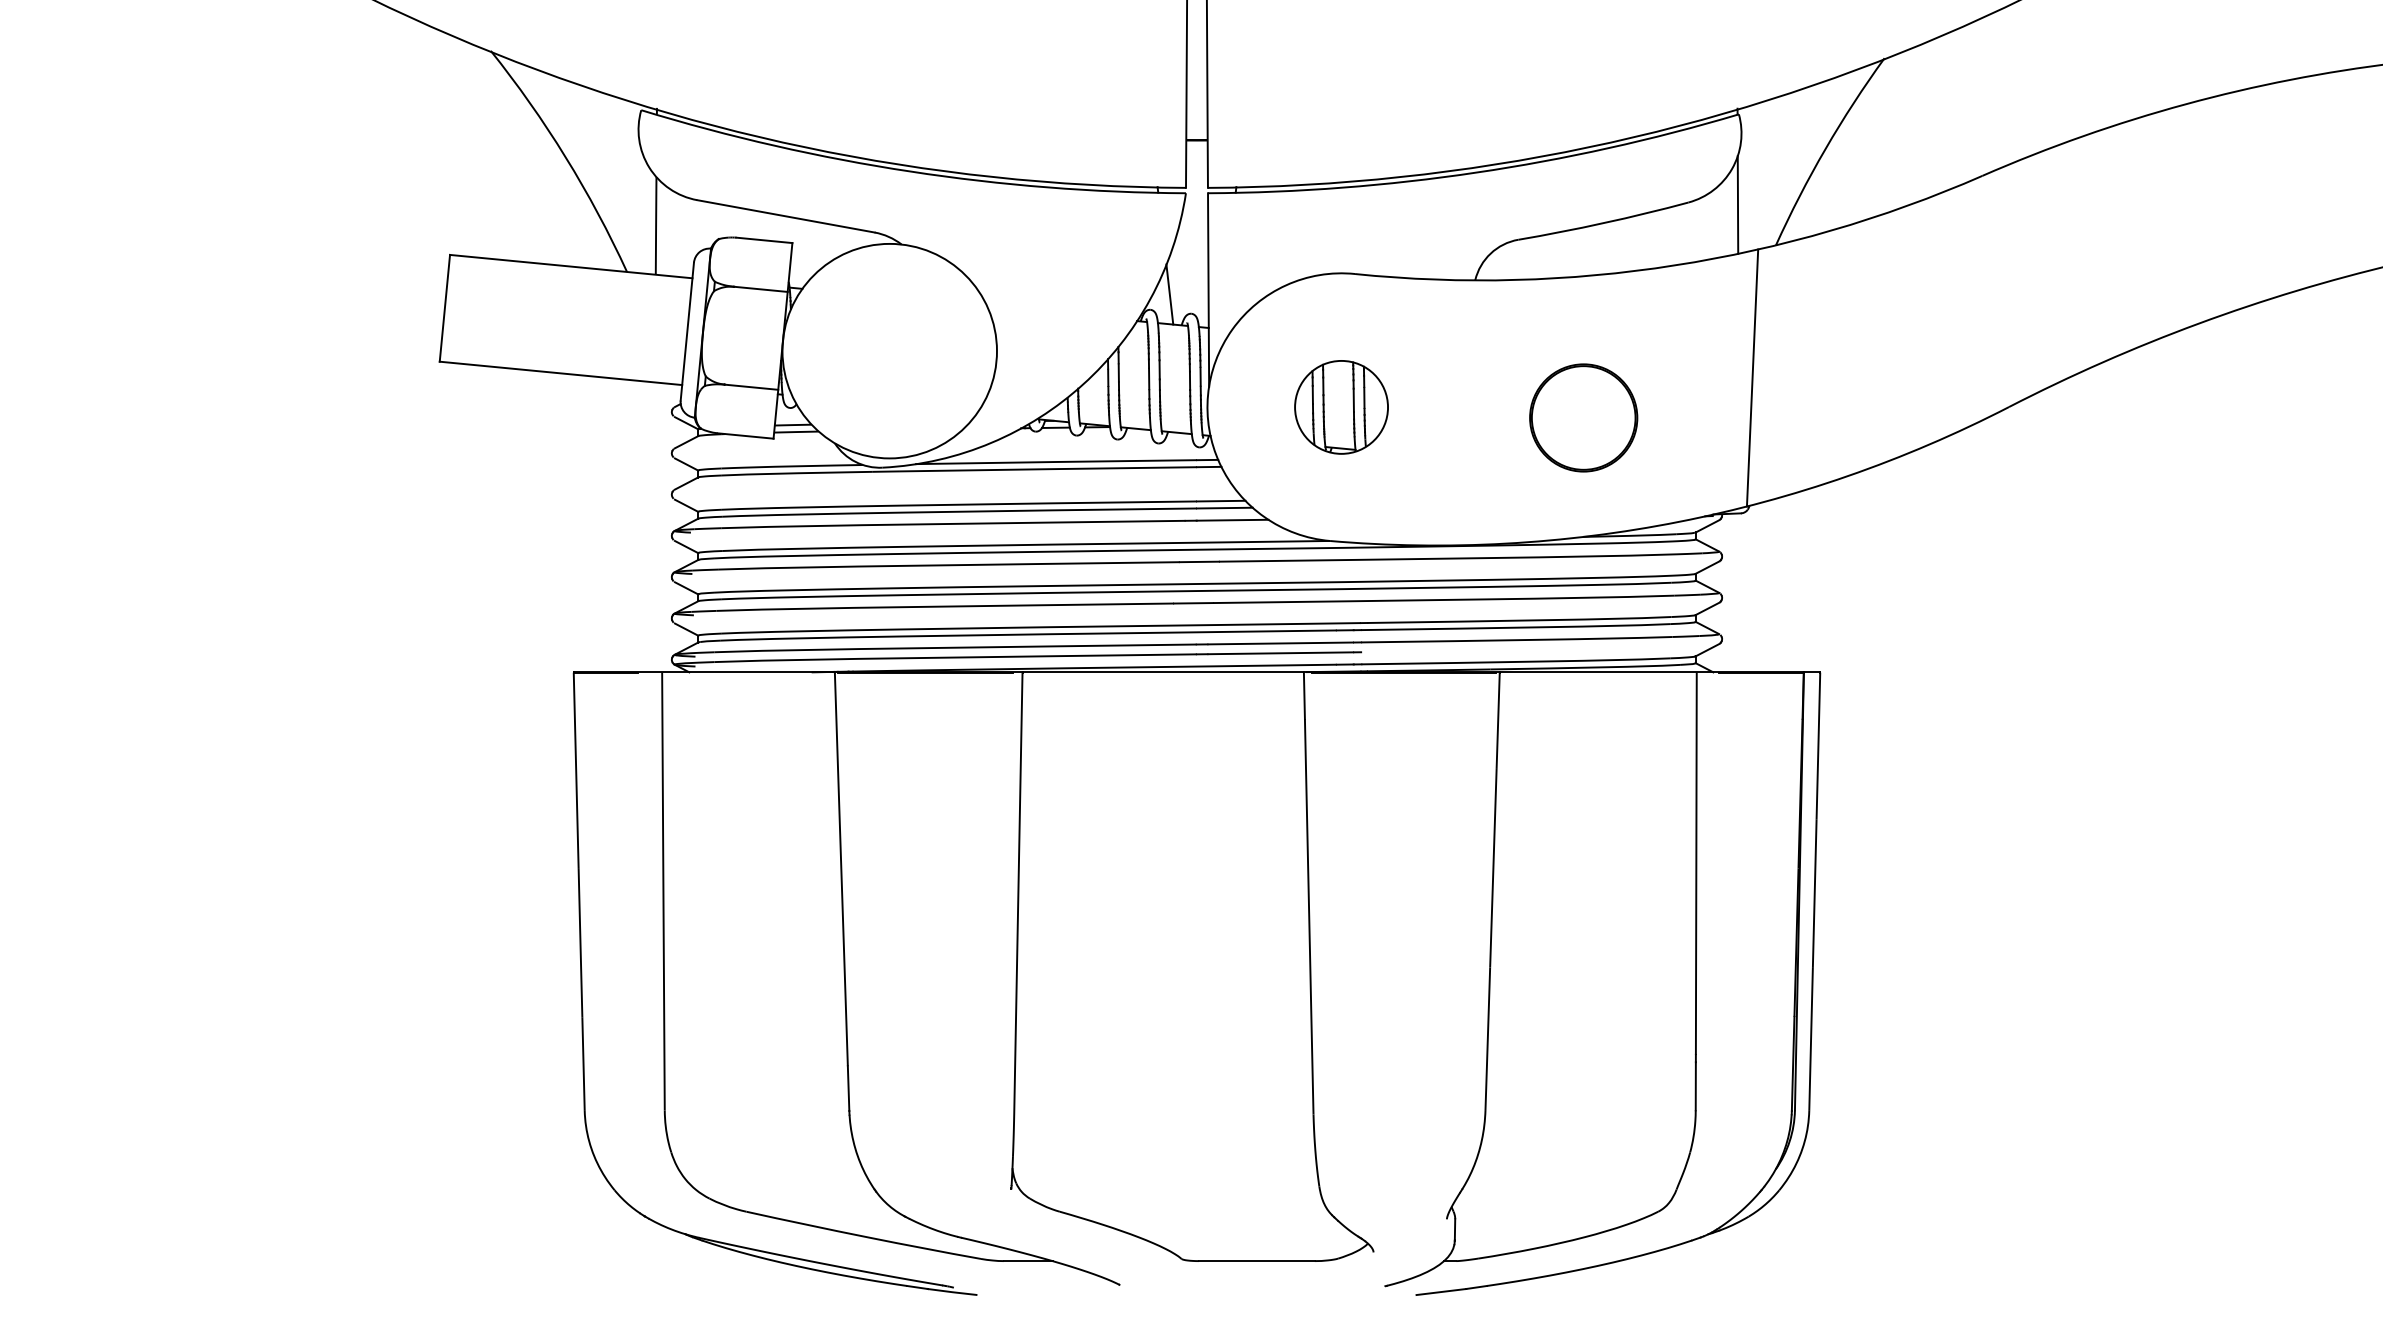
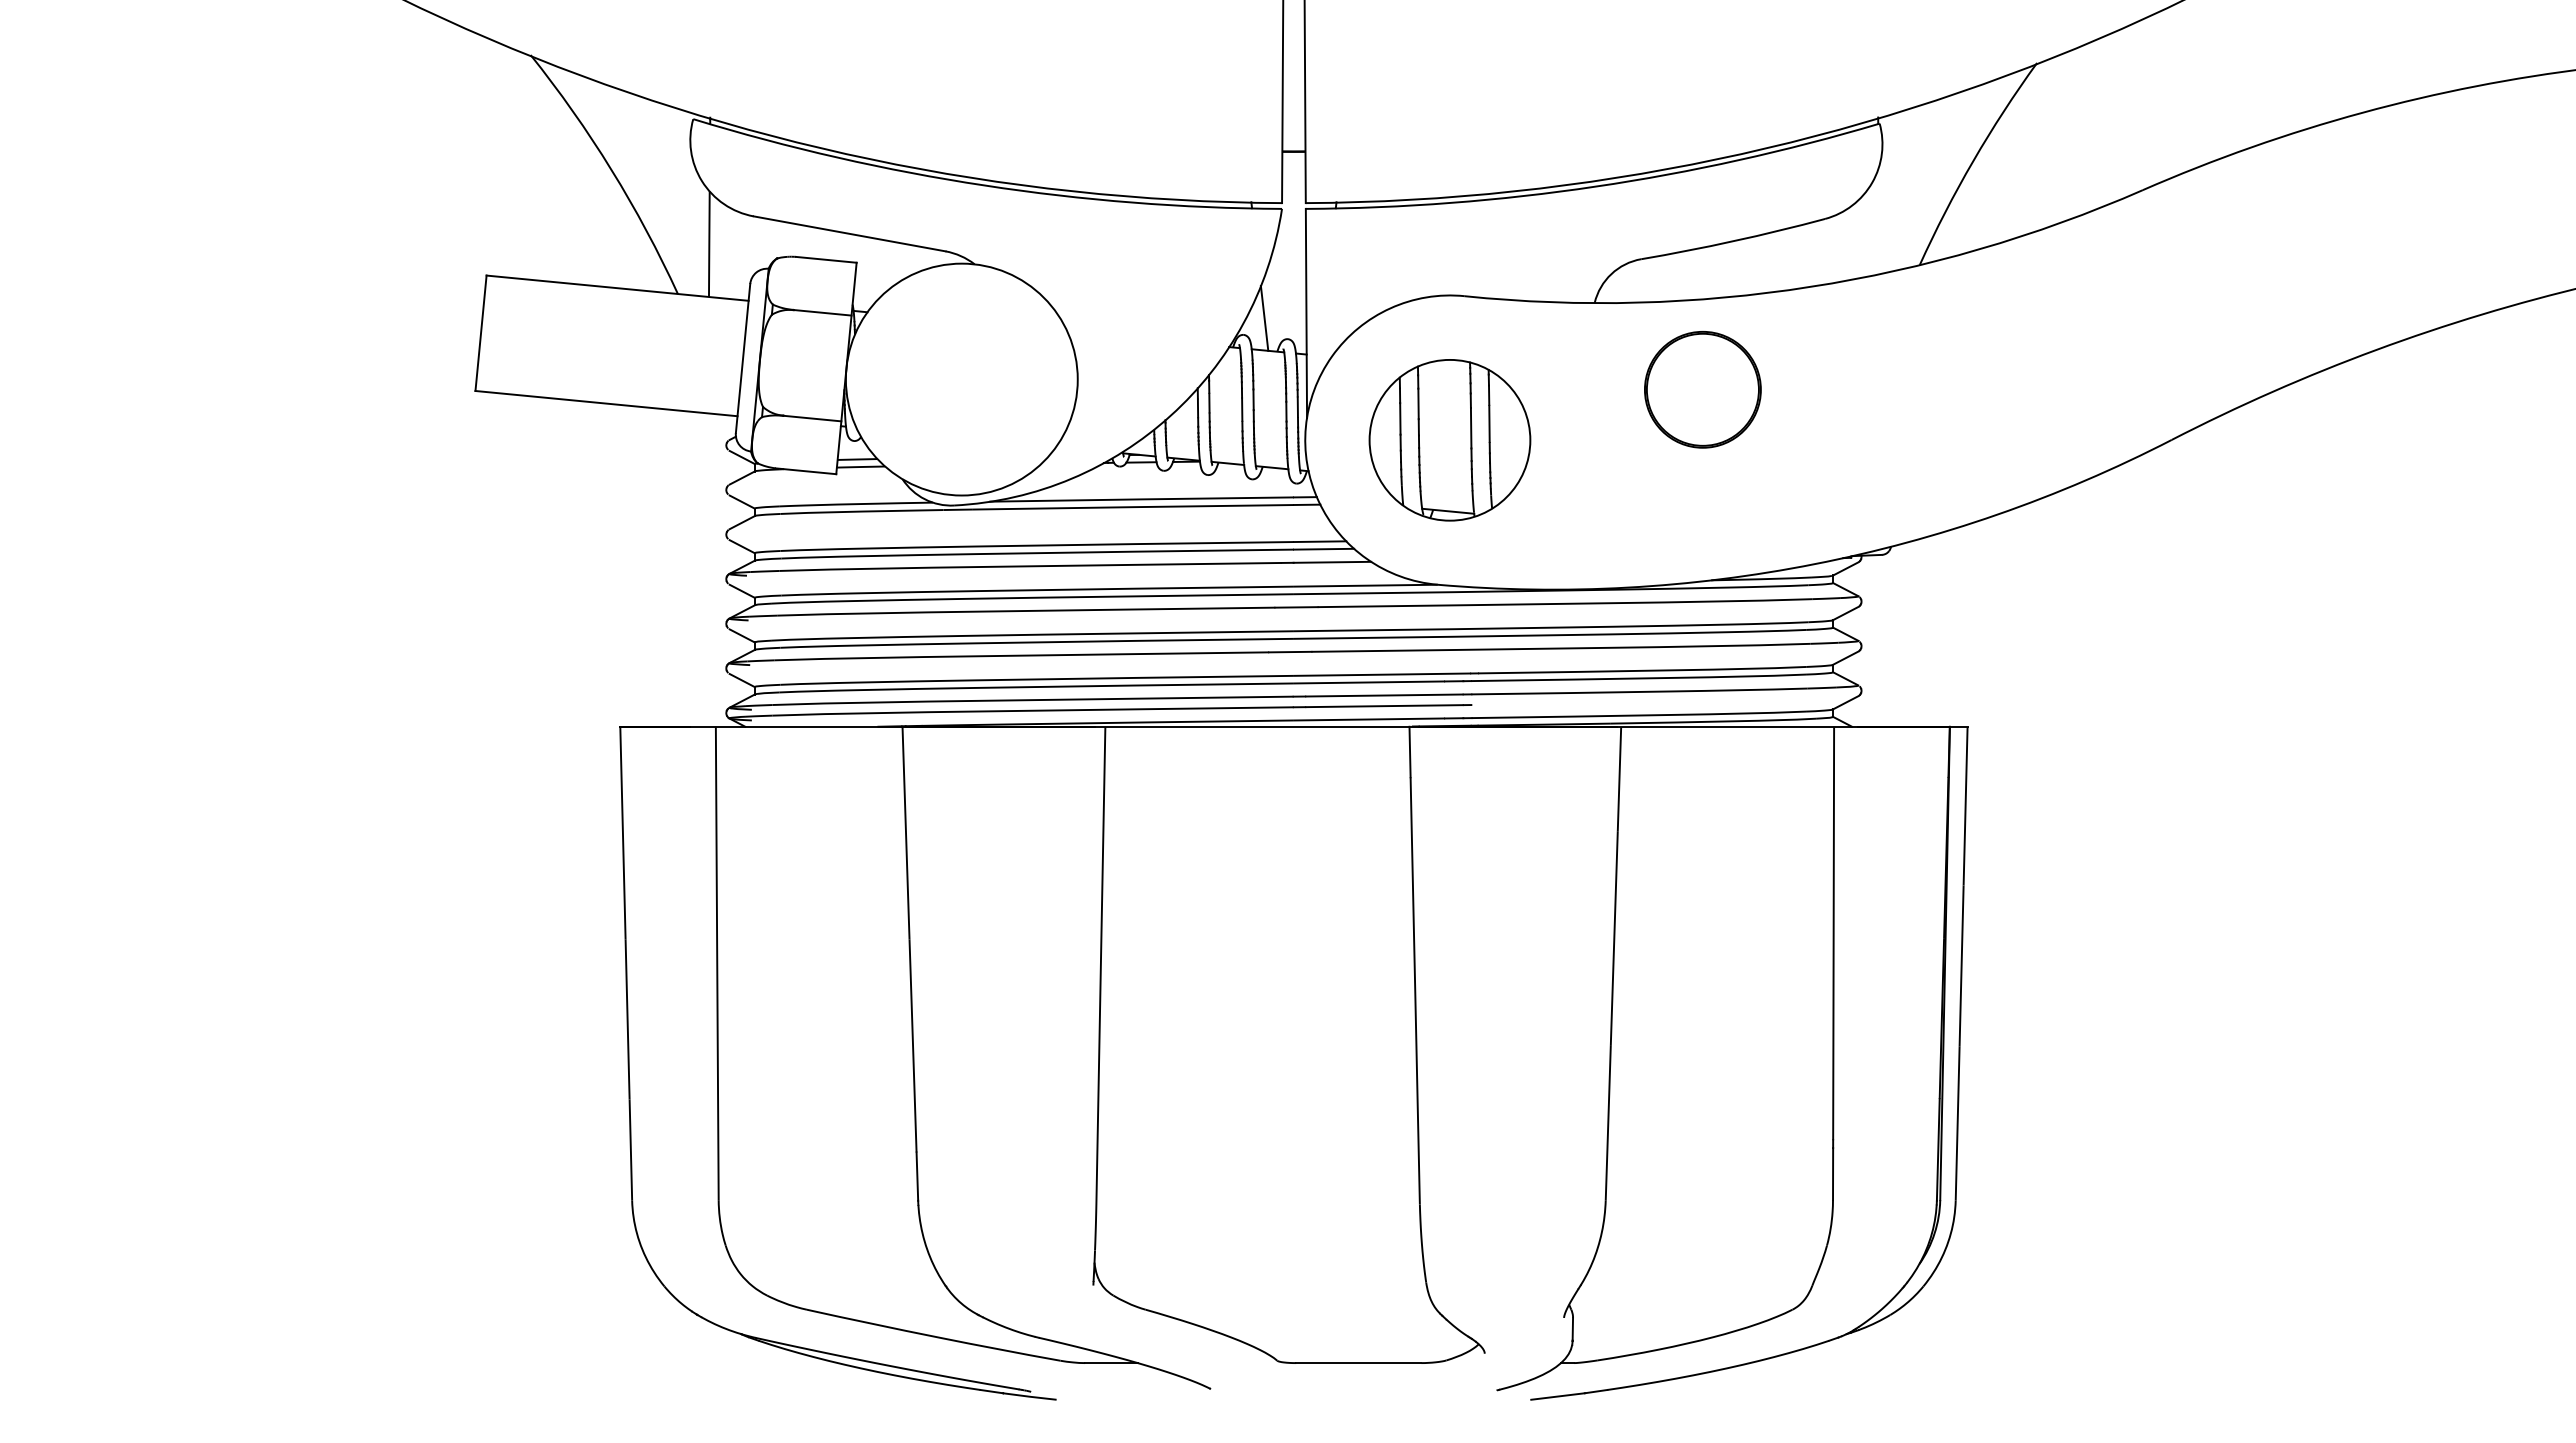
line: (1737, 204) -> (1878, 221), removed
line: (1752, 377) -> (1894, 408), removed
part: (1341, 407) -> (1450, 440), size x1.6
part: (1583, 417) -> (1702, 389), moved

